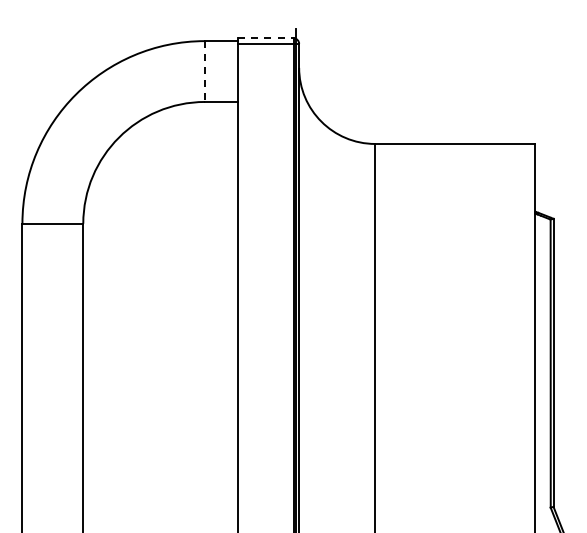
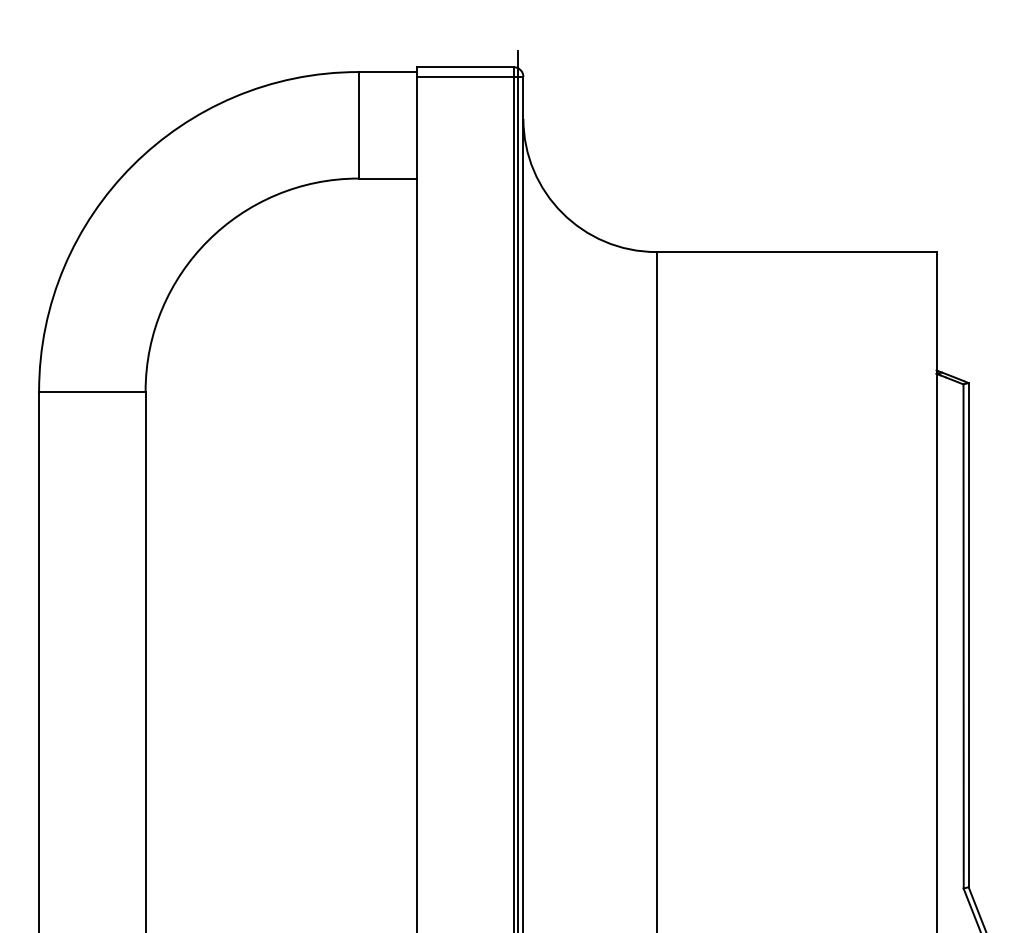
line: (265, 38) -> (464, 67), dashed -> solid
line: (205, 72) -> (359, 126), dashed -> solid

